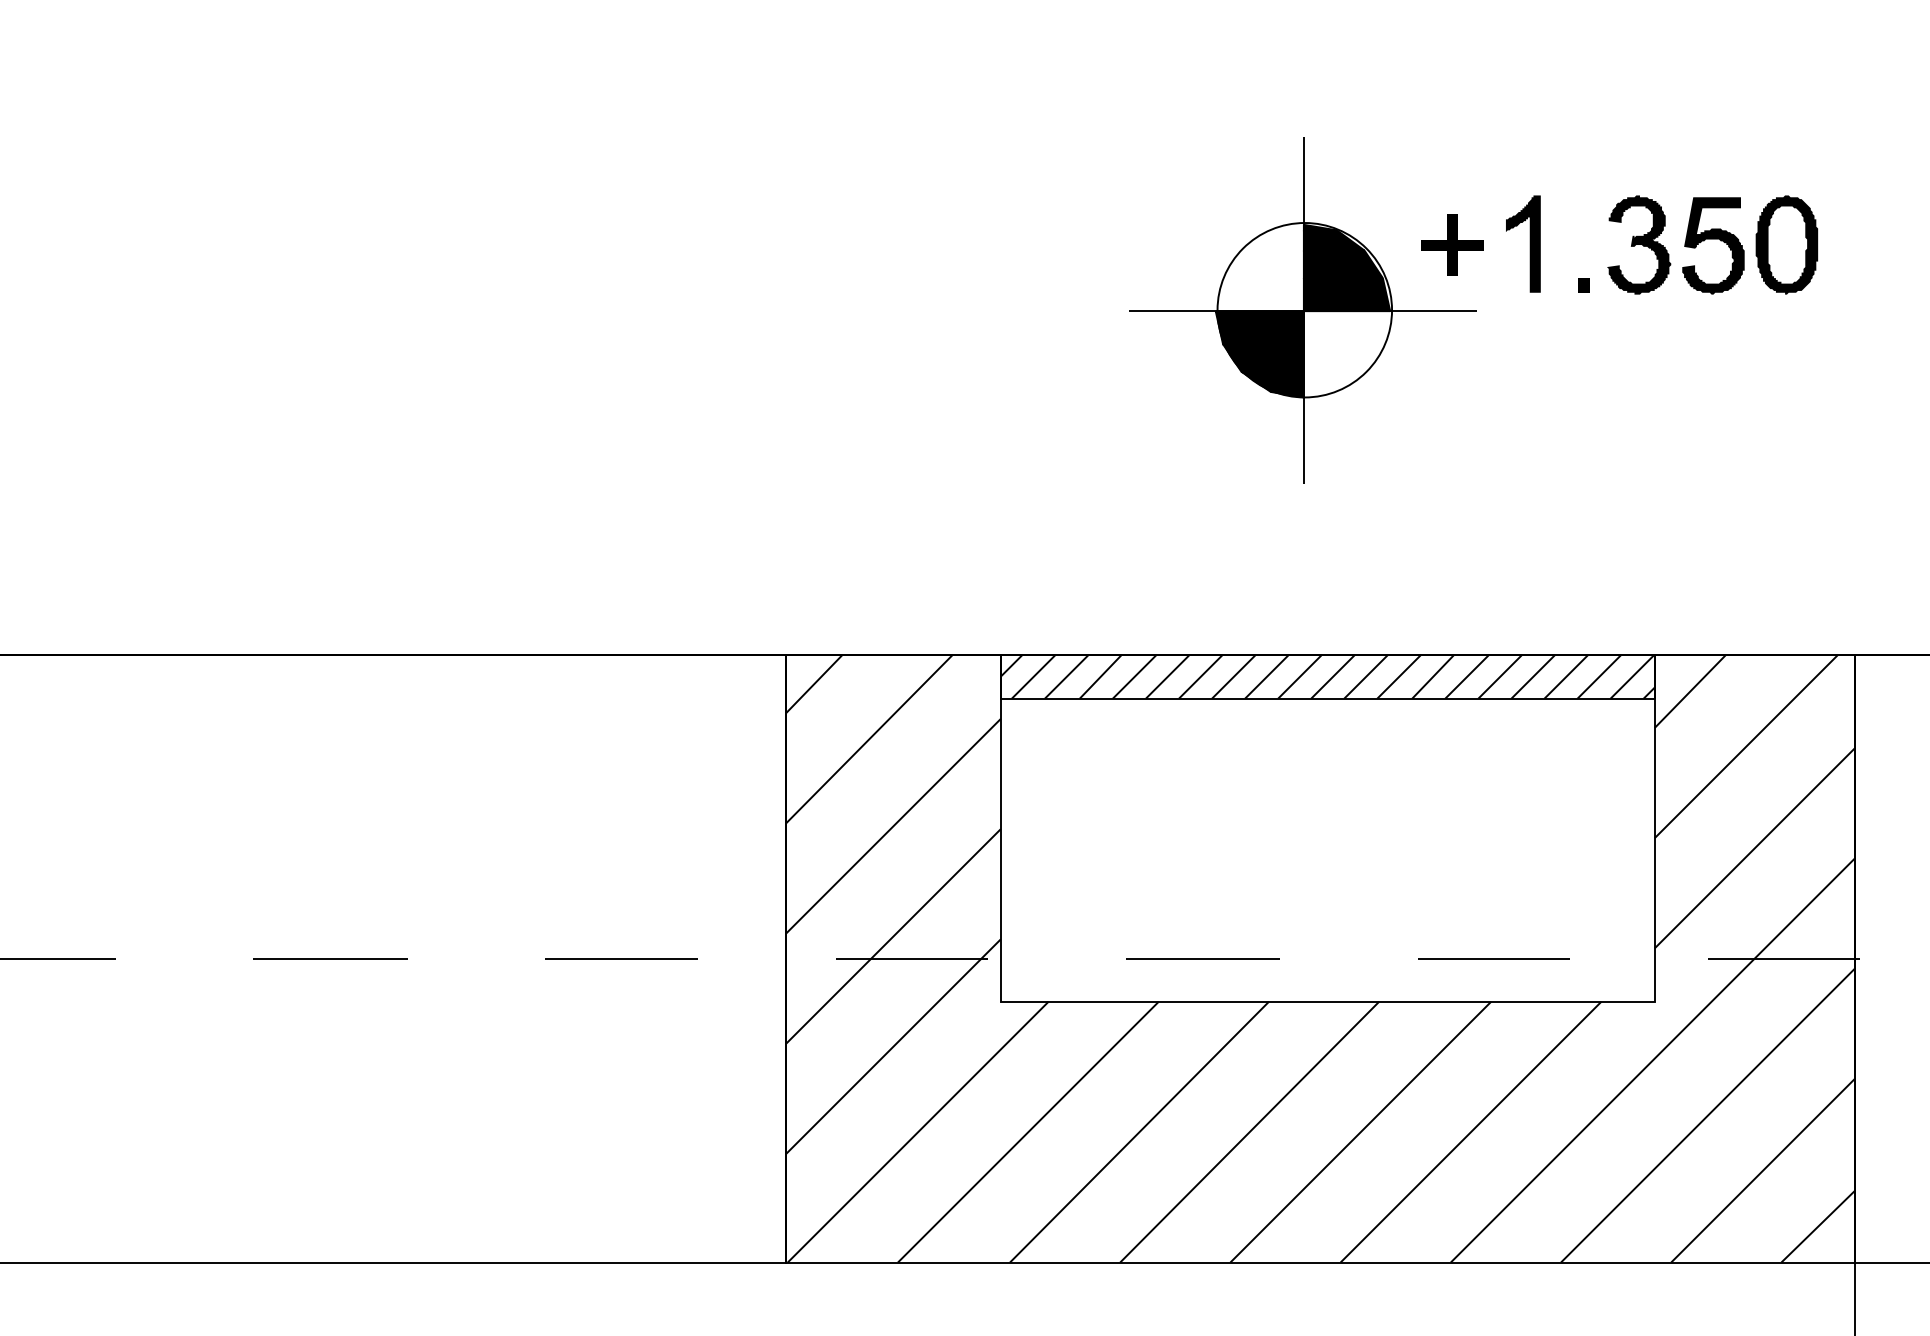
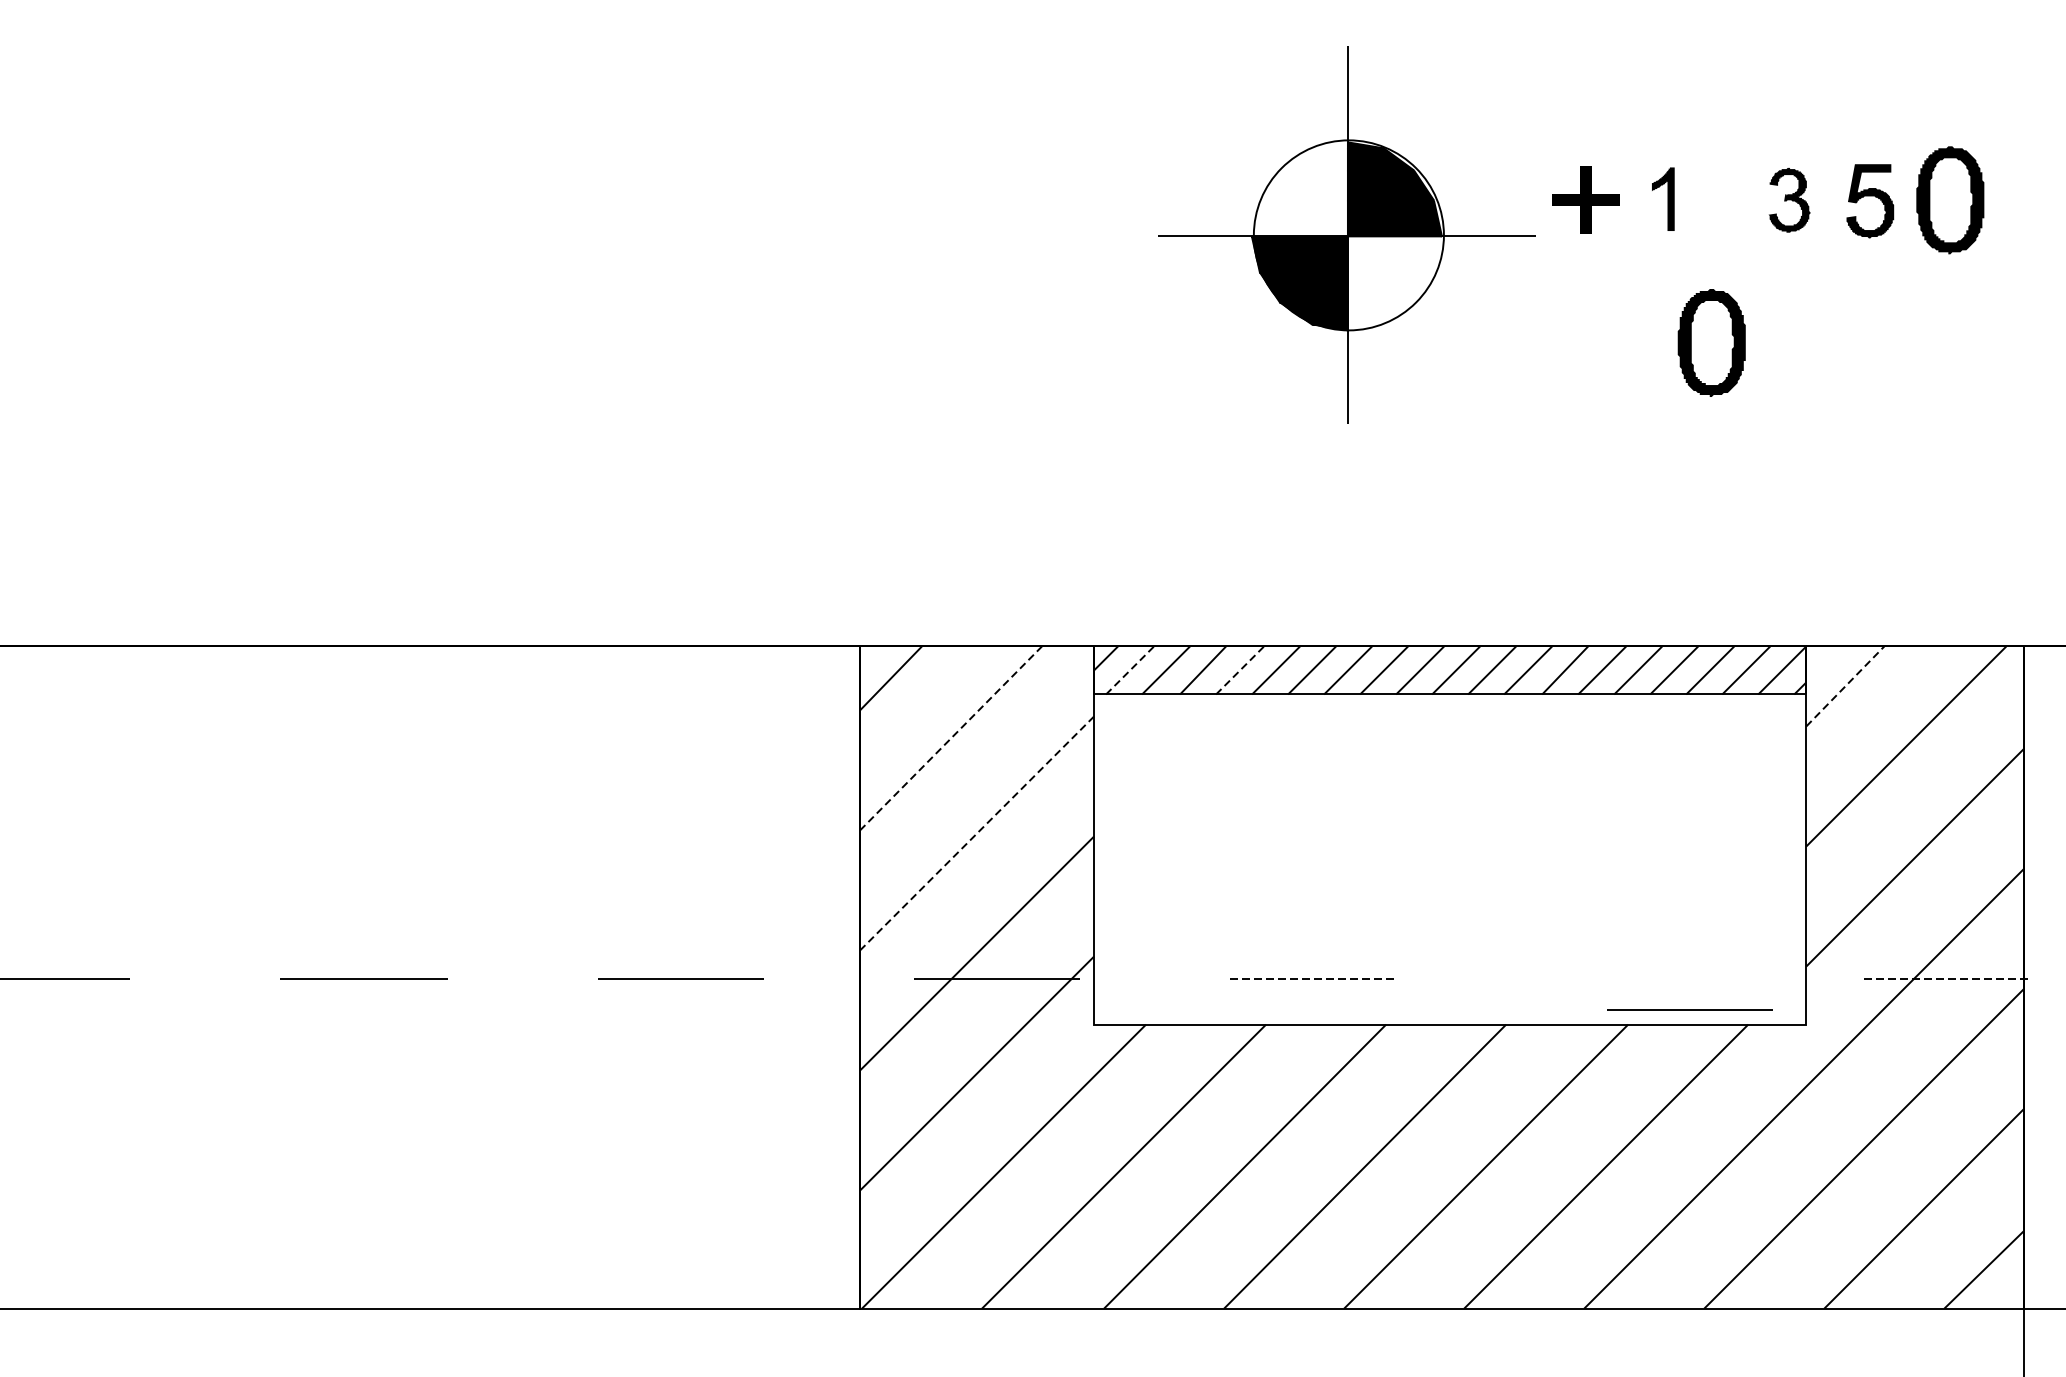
part: (1523, 243) -> (1663, 198), size x0.6
part: (1639, 244) -> (1789, 199), size x0.6
part: (1713, 245) -> (1870, 200), size x0.7
fill: (1583, 285) -> (1728, 244), removed
part: (1302, 310) -> (1346, 235), moved
part: (1567, 375) -> (1711, 342), added
line: (1034, 676) -> (1130, 670), solid -> dashed
line: (1135, 676) -> (1240, 670), solid -> dashed
line: (1690, 690) -> (1845, 685), solid -> dashed
line: (869, 739) -> (950, 738), solid -> dashed
line: (893, 826) -> (977, 833), solid -> dashed
line: (1493, 958) -> (1689, 1009), moved
line: (1203, 959) -> (1314, 978), solid -> dashed
line: (1784, 959) -> (1947, 978), solid -> dashed

